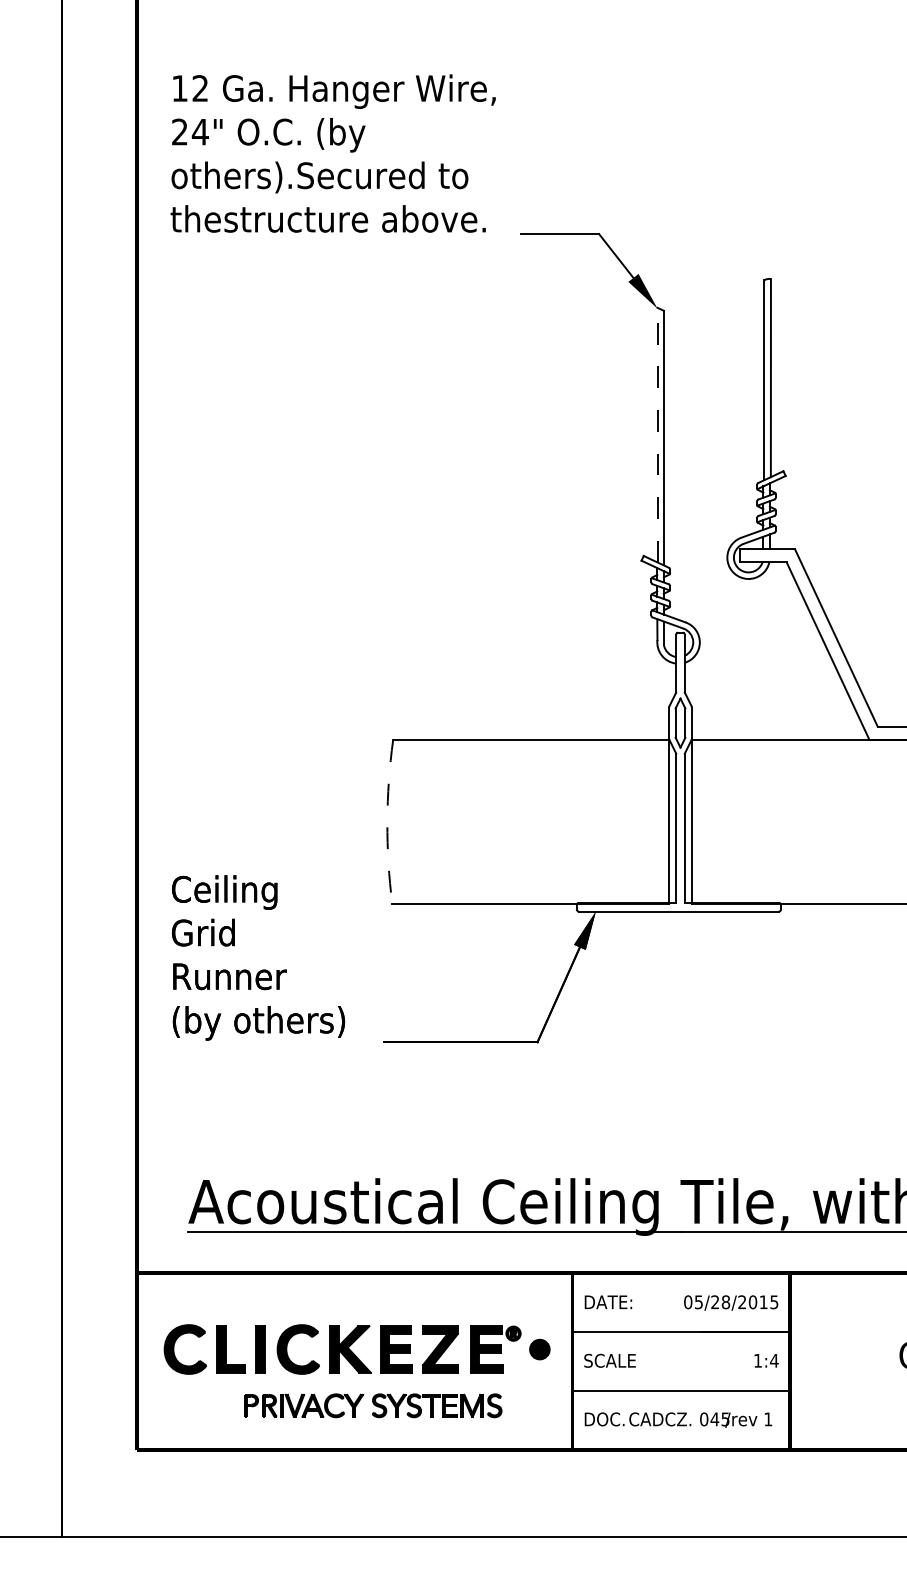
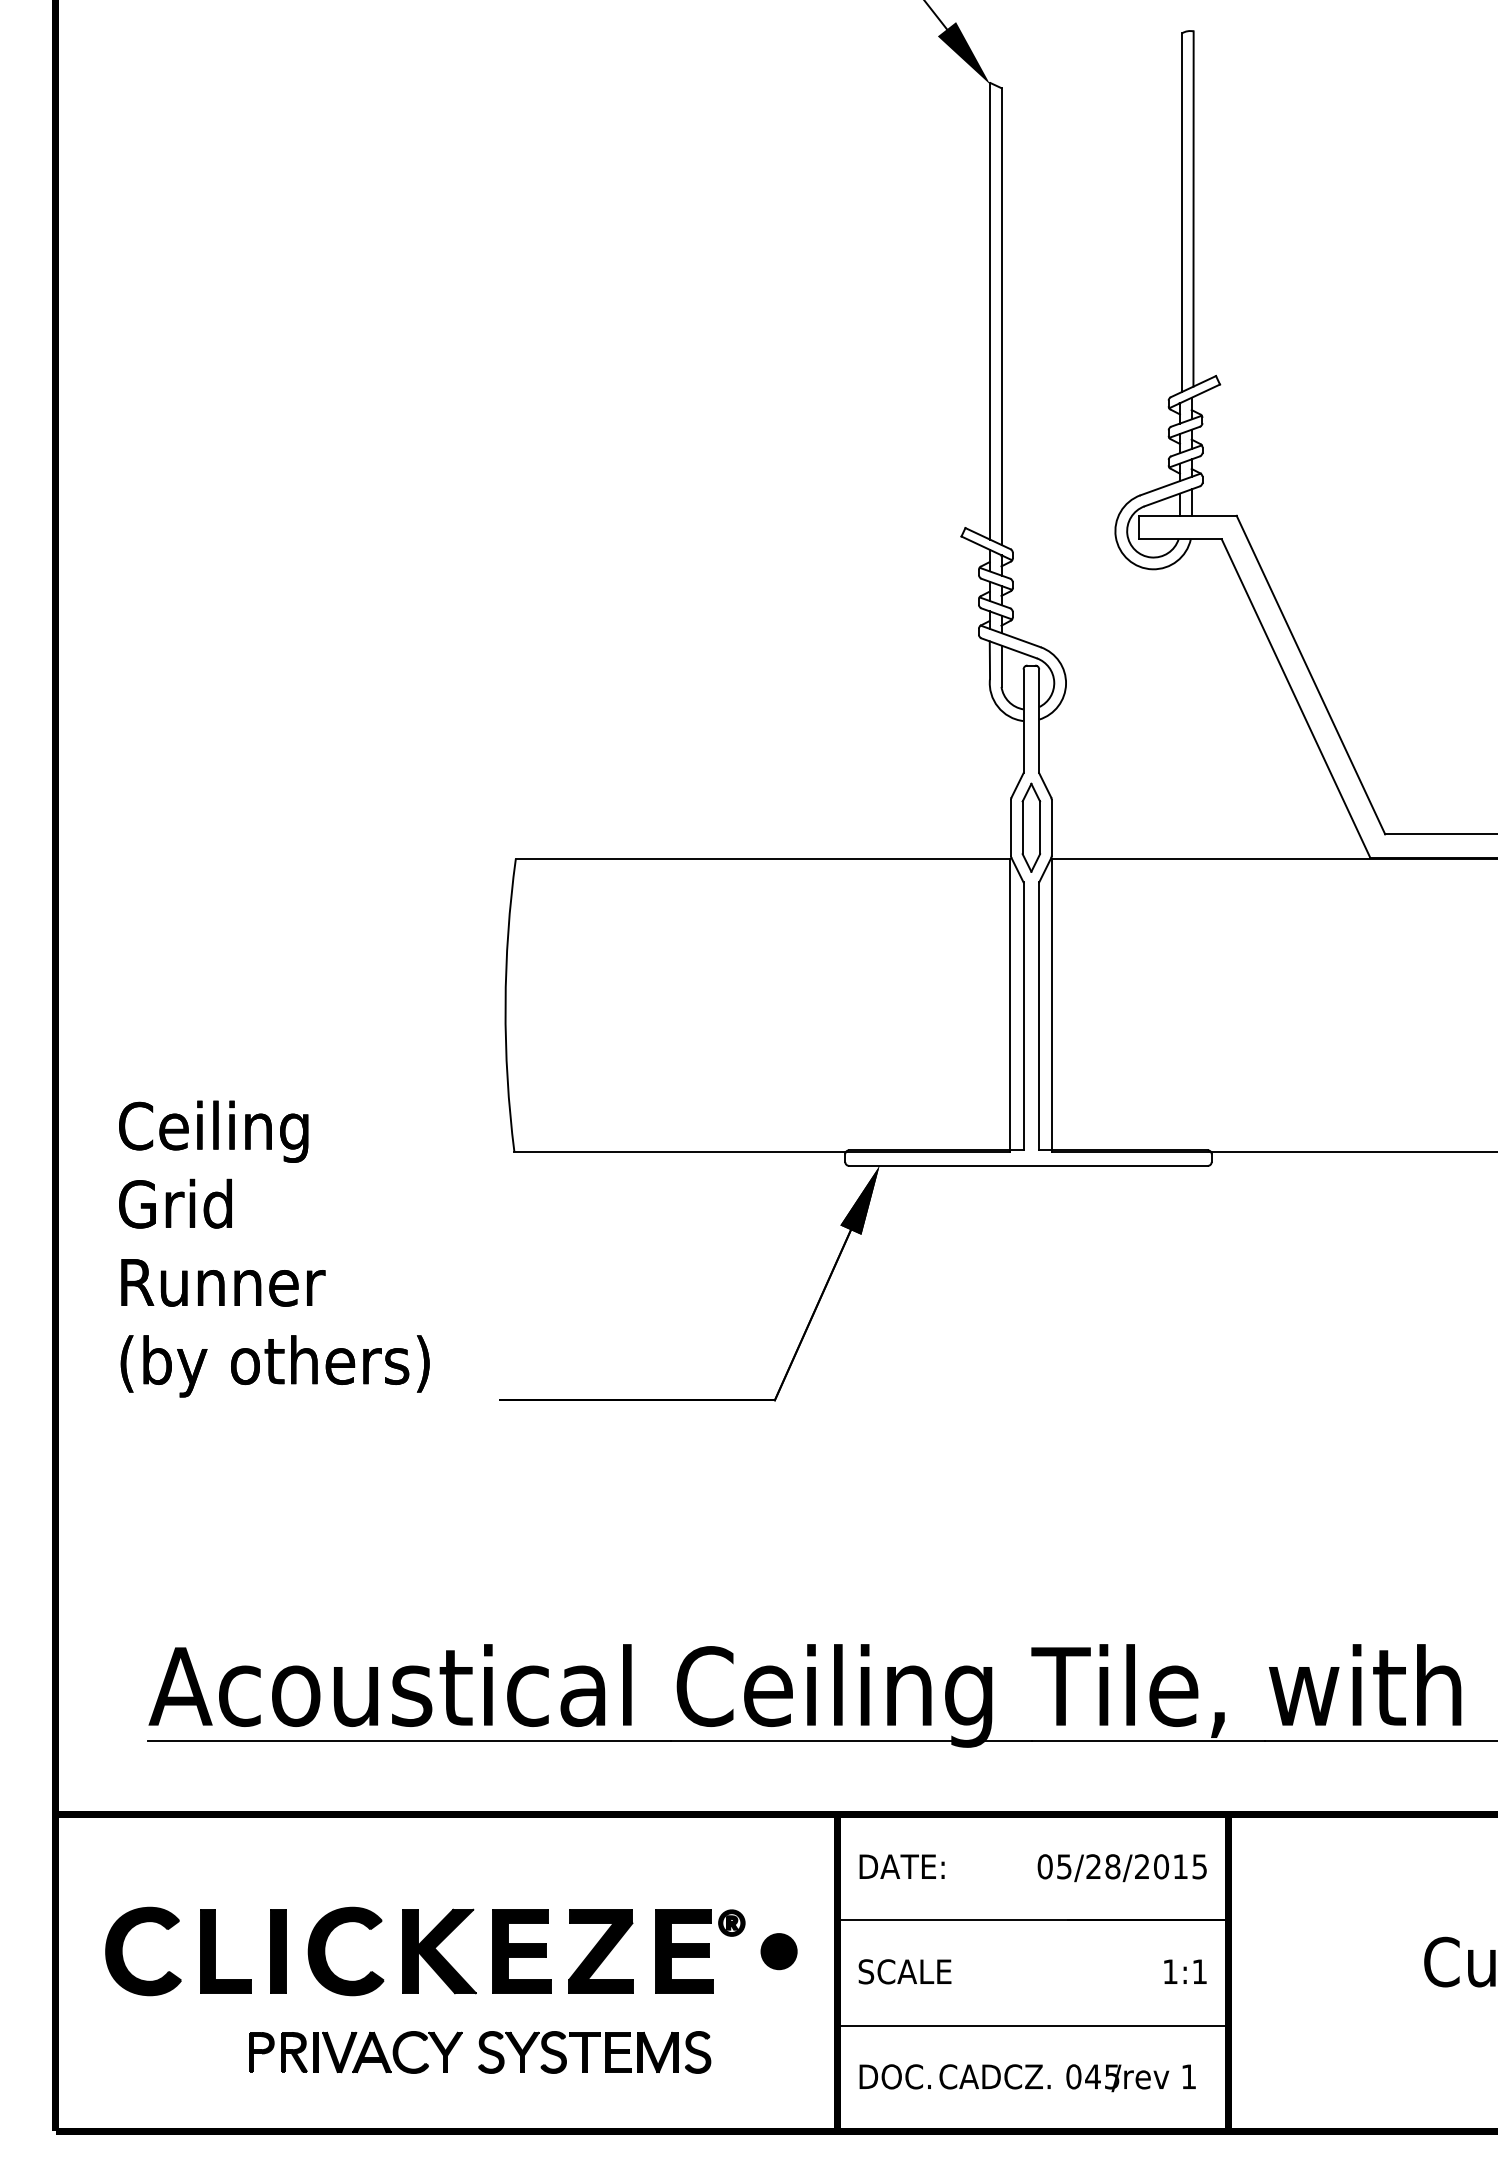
line: (657, 434) -> (990, 310), dashed -> solid
arc: (387, 822) -> (505, 1006), dashed -> solid
text: (774, 1360) -> (1199, 1971), 1:4 -> 1:1

